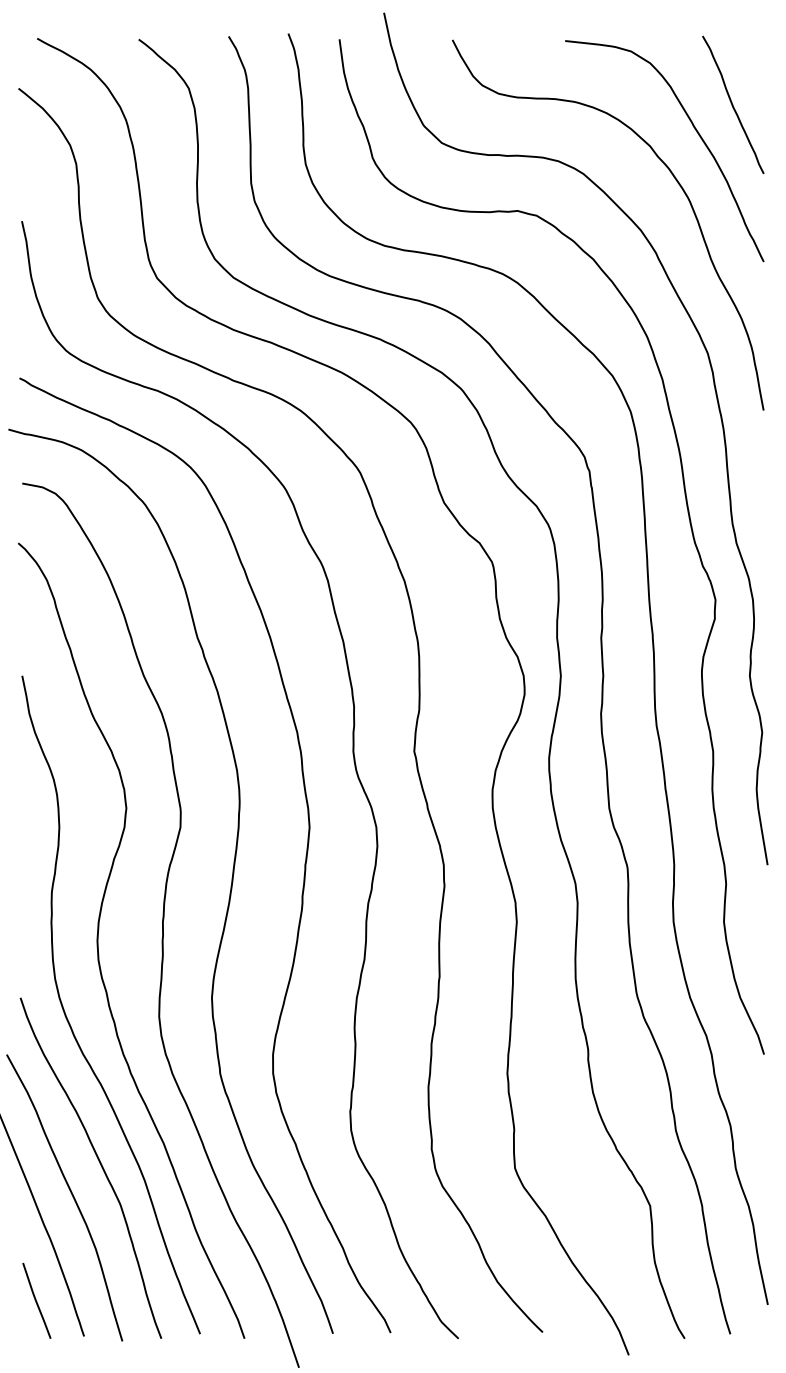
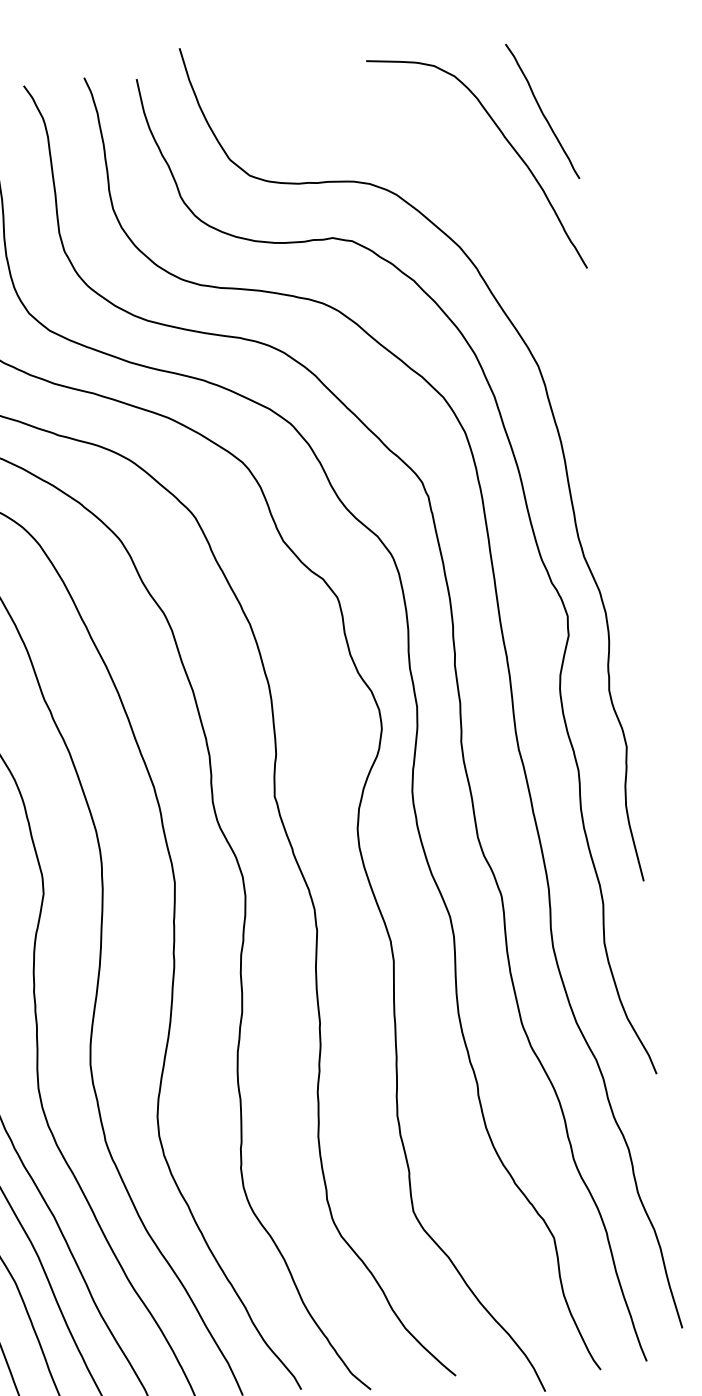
curve: (675, 180) -> (490, 193), removed

